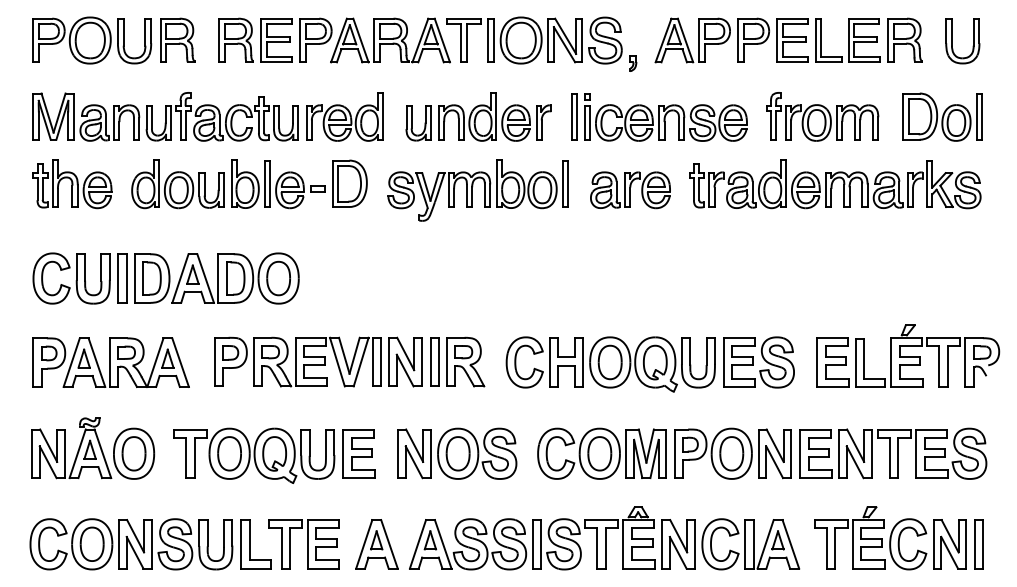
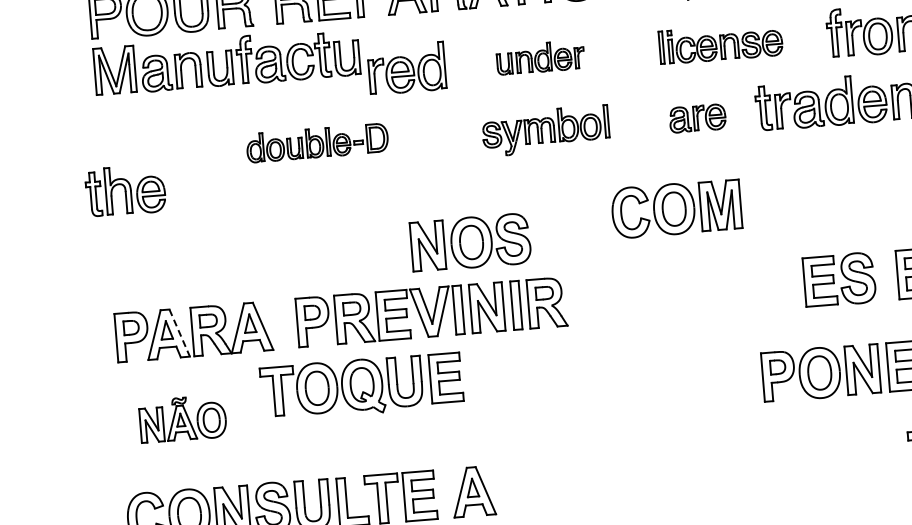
part: (165, 116) -> (226, 61), moved
part: (478, 116) -> (540, 57), size x0.6
part: (659, 117) -> (720, 43), size x0.7
part: (72, 184) -> (125, 190), moved
part: (249, 184) -> (317, 143), size x0.6
part: (477, 190) -> (545, 130), size x0.7
part: (630, 190) -> (697, 118), size x0.7
part: (165, 278) -> (241, 243), removed
line: (96, 362) -> (179, 332), solid -> dashed
part: (610, 364) -> (691, 293), removed
part: (93, 448) -> (183, 418), size x0.7
part: (457, 453) -> (470, 242), moved
part: (601, 453) -> (675, 208), moved
part: (274, 455) -> (362, 386), moved
part: (604, 538) -> (699, 467), removed

